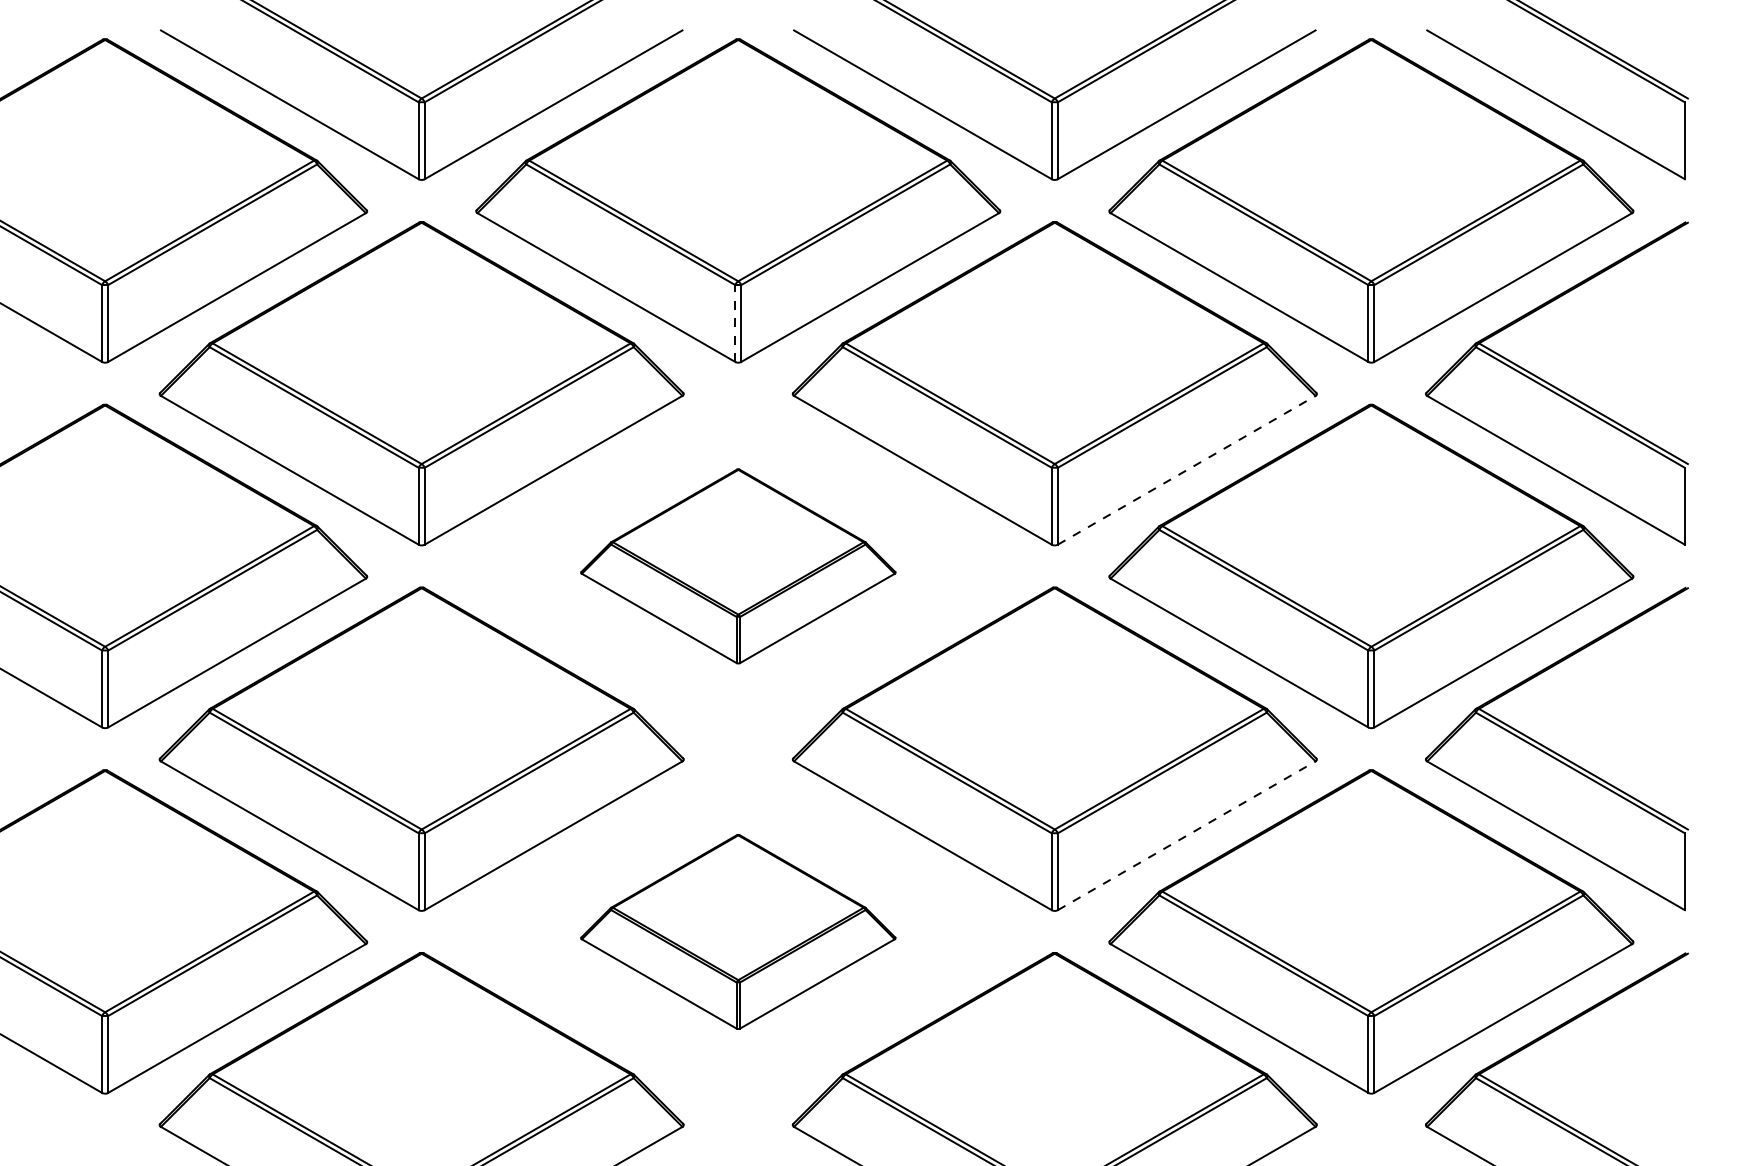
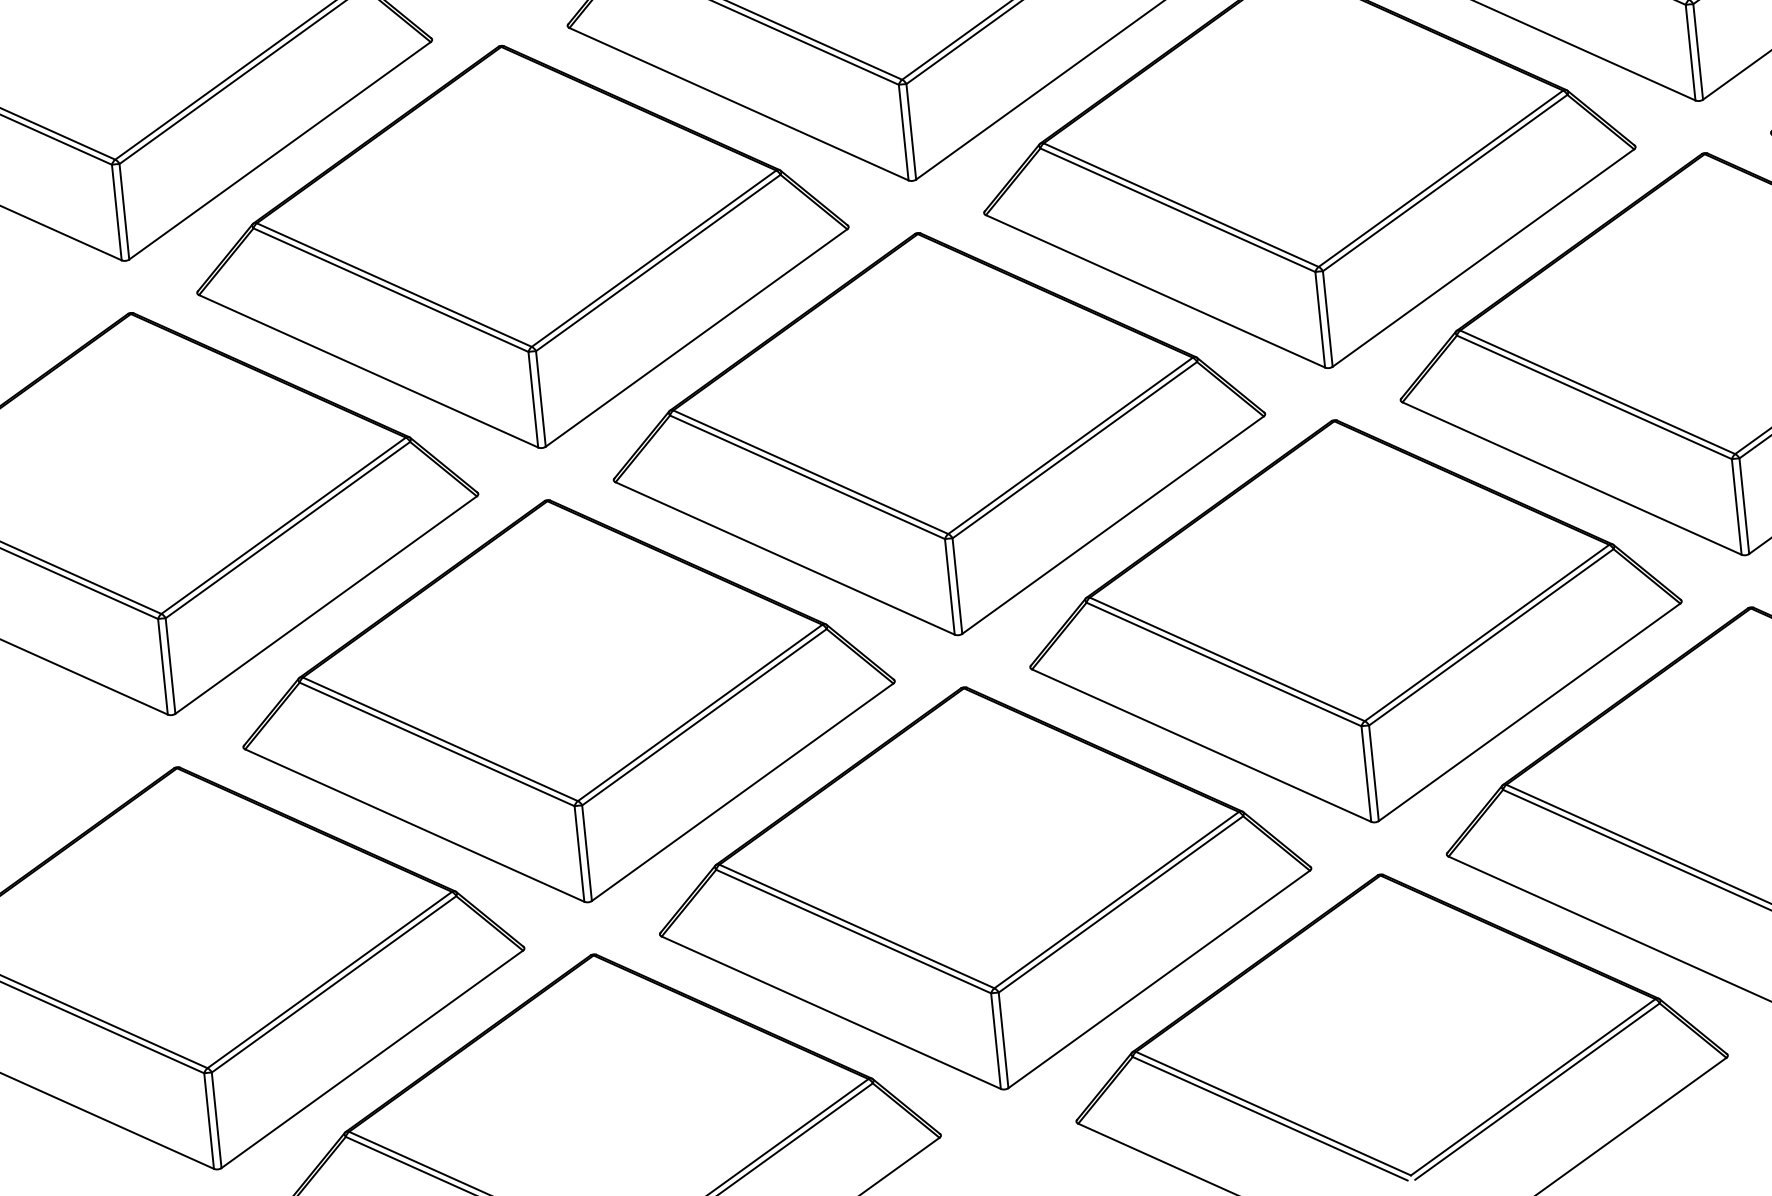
line: (735, 323) -> (904, 132), dashed -> solid
line: (1186, 470) -> (1483, 258), dashed -> solid
part: (738, 566) -> (938, 434), size x1.67
line: (1186, 835) -> (1529, 712), dashed -> solid
part: (738, 931) -> (984, 887), size x1.67

